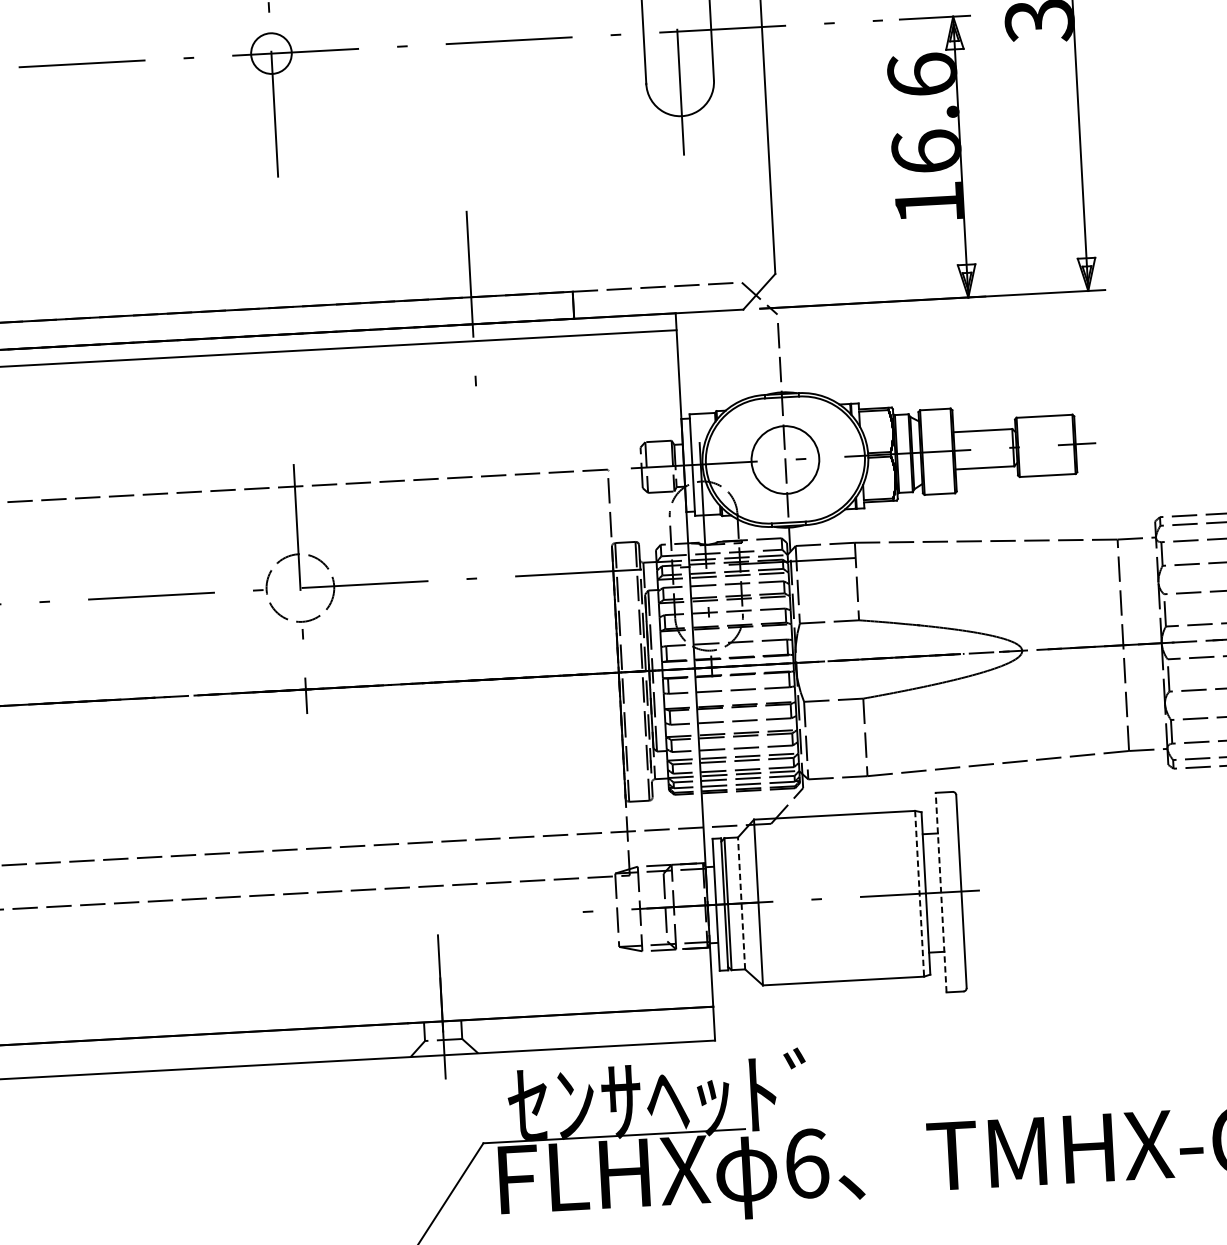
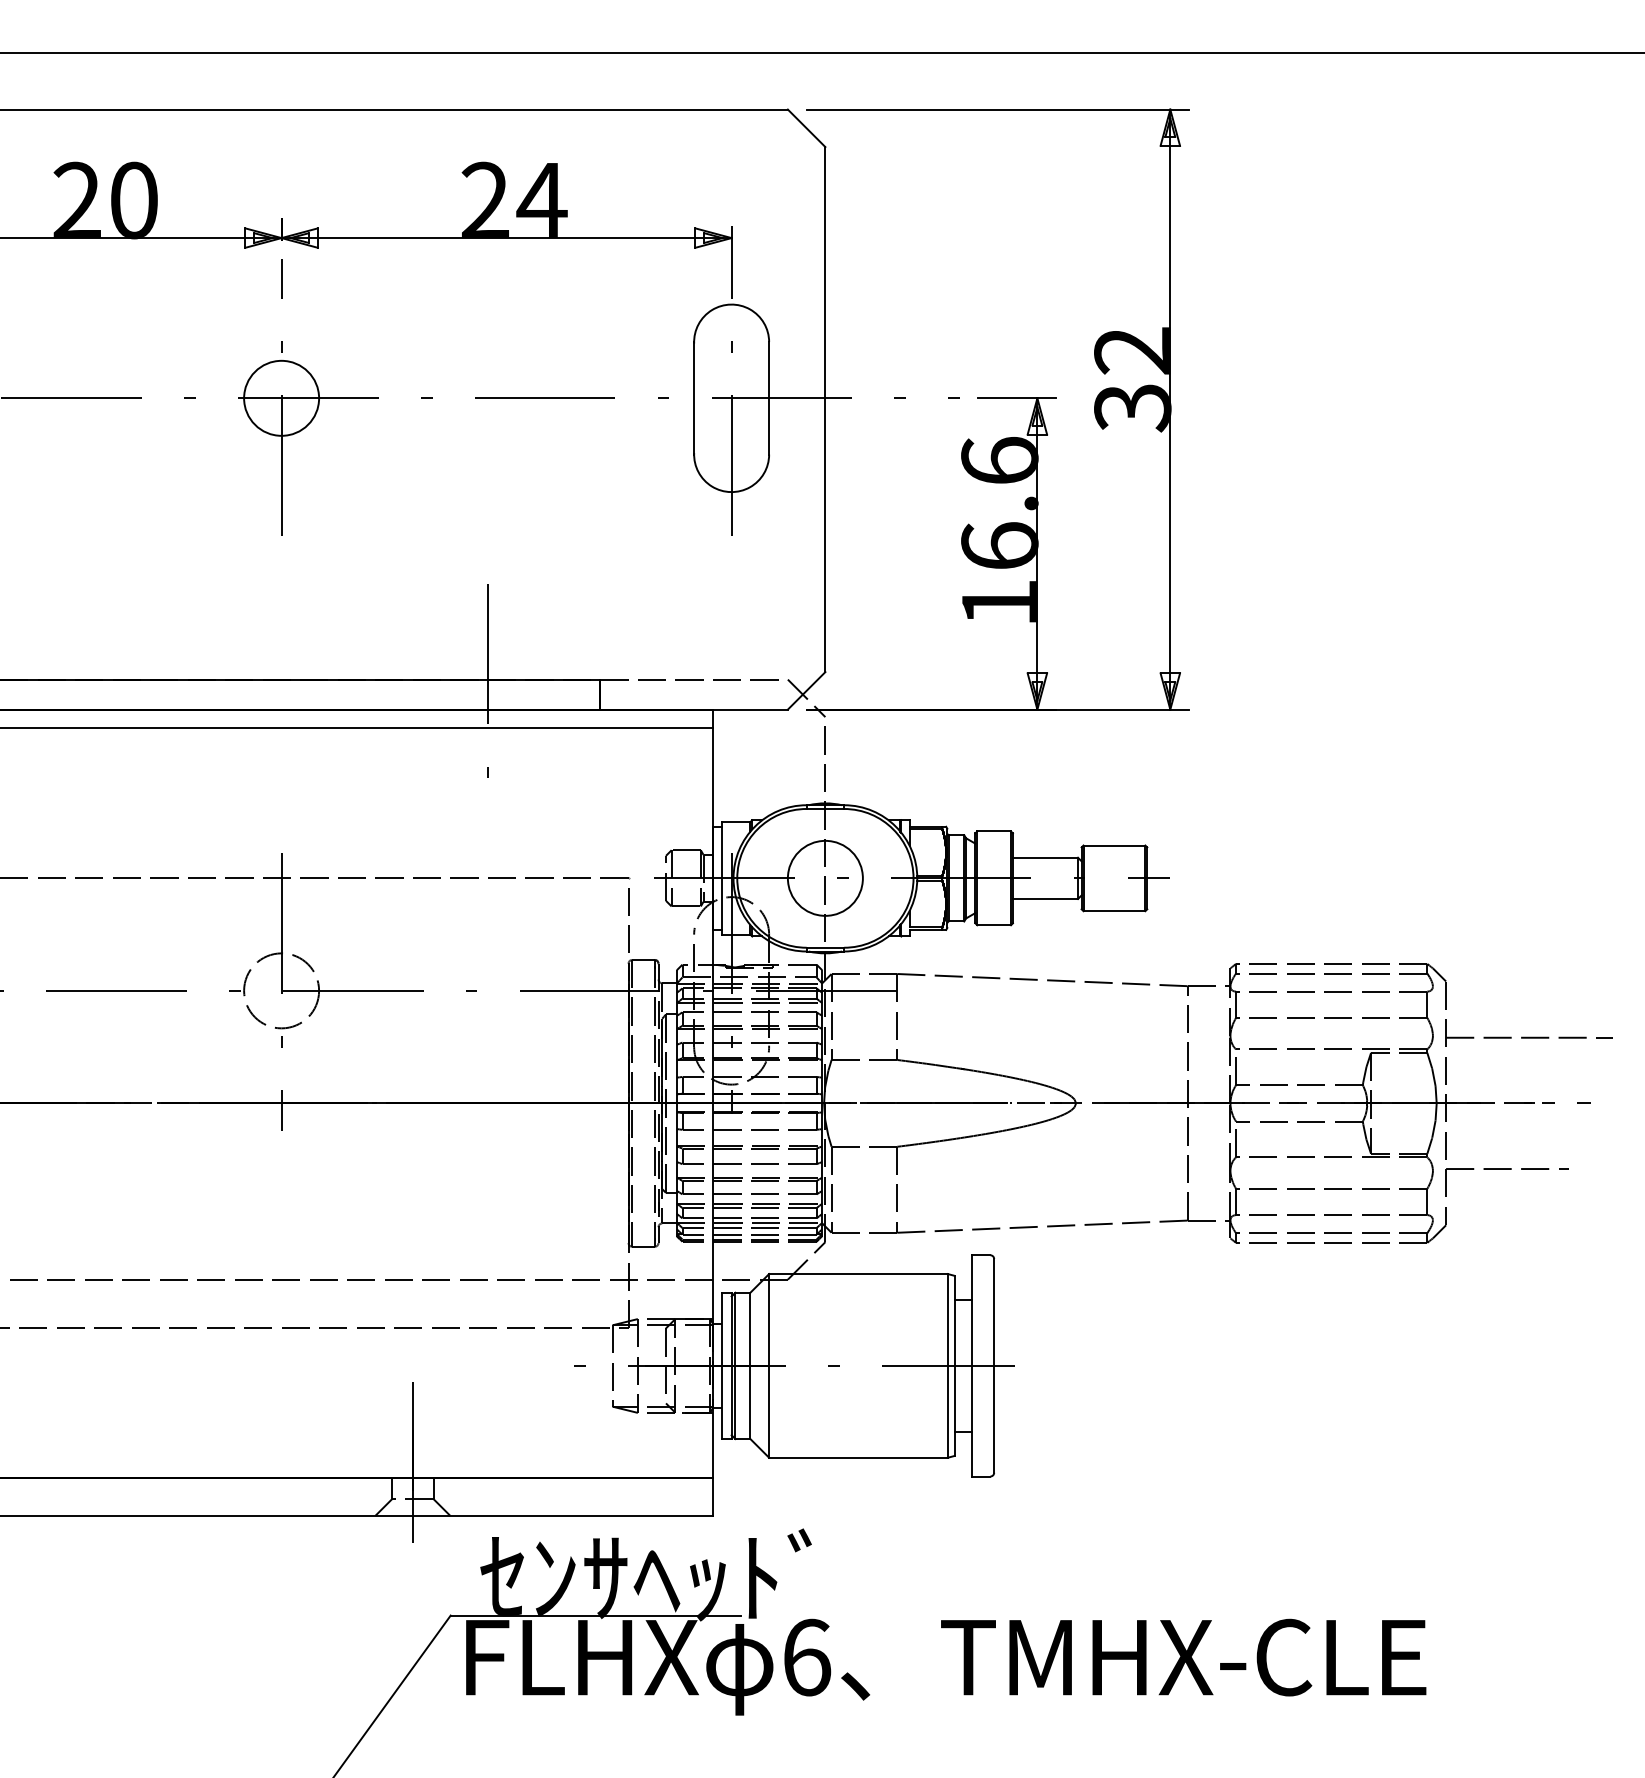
circle: (271, 52) -> (281, 397), size x1.67
line: (940, 892) -> (971, 1365), dashed -> solid
line: (919, 893) -> (947, 1365), dashed -> solid
line: (741, 903) -> (750, 1365), dashed -> solid

